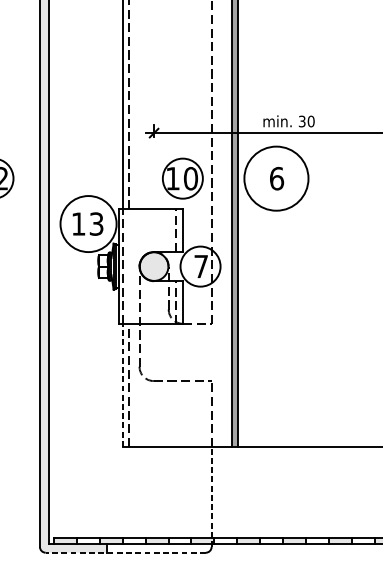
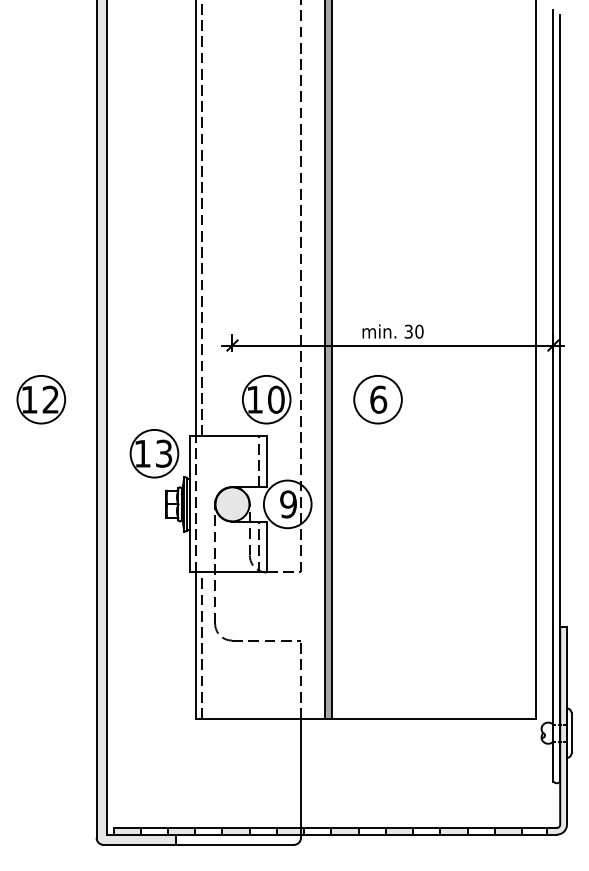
circle: (275, 178) -> (377, 399), size x0.62
circle: (88, 223) -> (154, 453), size x0.71
text: (201, 266) -> (288, 504), 7 -> 9
line: (123, 385) -> (195, 645), dashed -> solid
line: (211, 496) -> (300, 778), dashed -> solid
line: (125, 552) -> (198, 844), dashed -> solid

